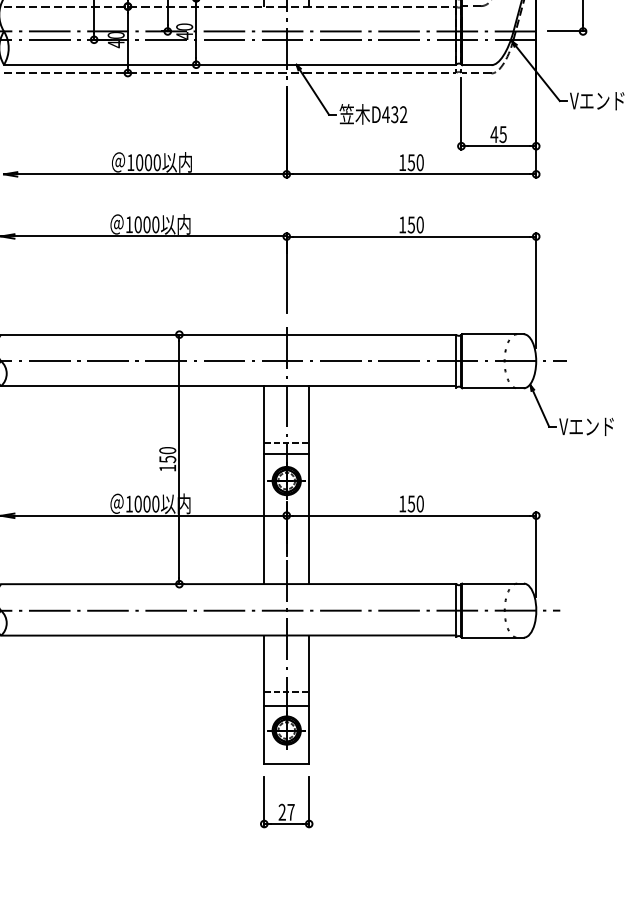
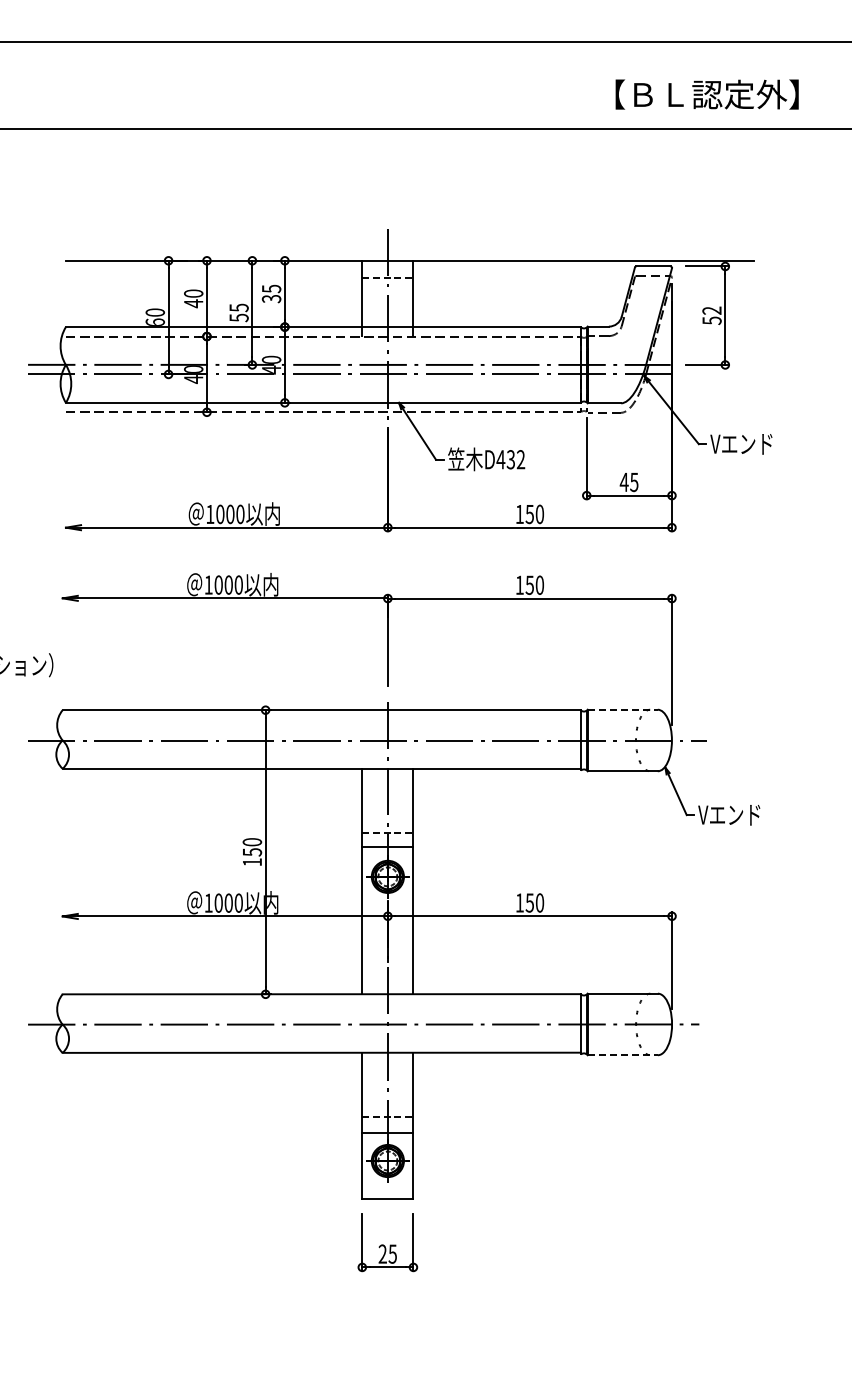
line: (493, 334) -> (623, 709), solid -> dashed
line: (493, 637) -> (623, 1055), solid -> dashed
text: (290, 811) -> (392, 1253), 27 -> 25

